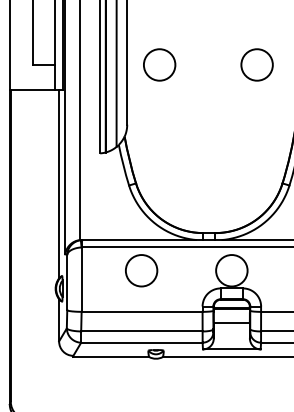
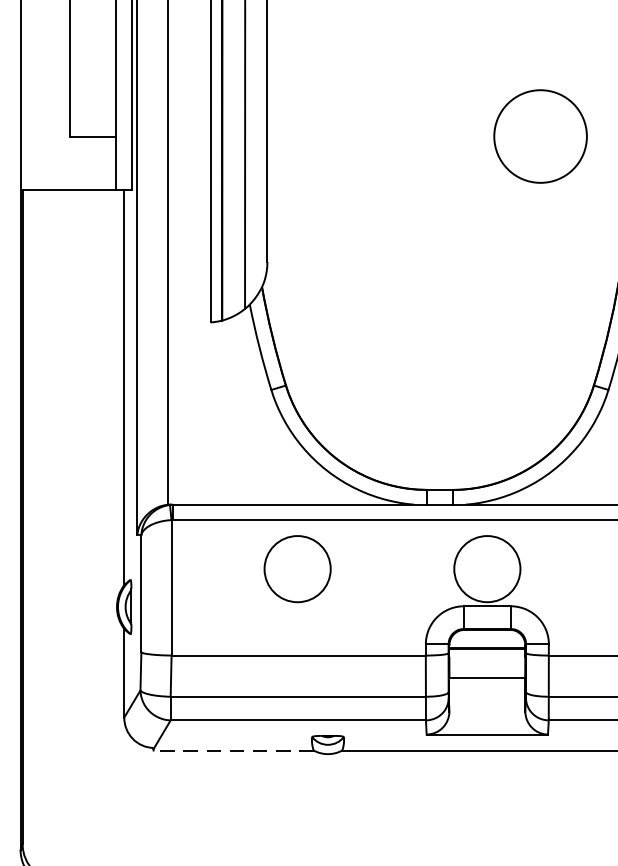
circle: (159, 64) -> (335, 135), removed
circle: (256, 64) -> (539, 135), size x1.4
line: (110, 357) -> (232, 751), solid -> dashed

